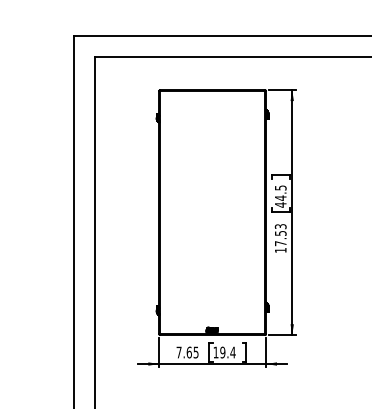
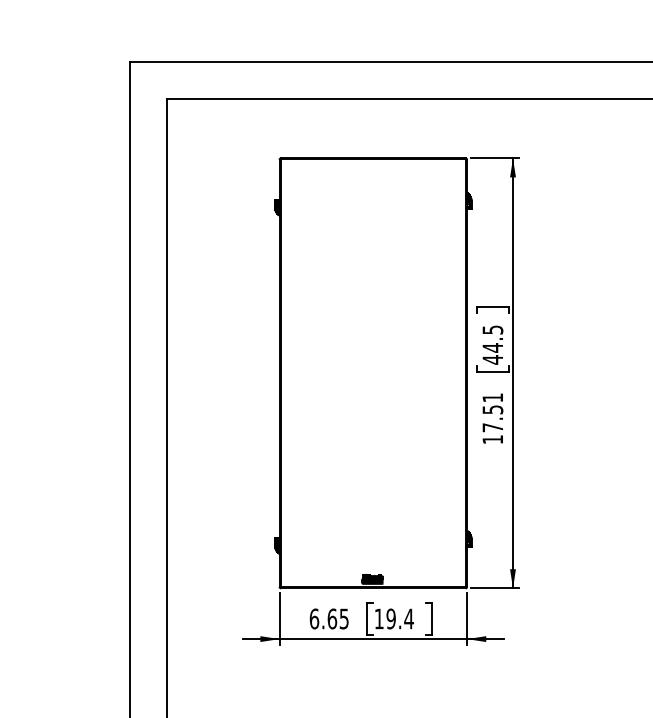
text: (280, 226) -> (492, 397), 17.53 -> 17.51
text: (178, 352) -> (313, 618), 7.65 -> 6.65

